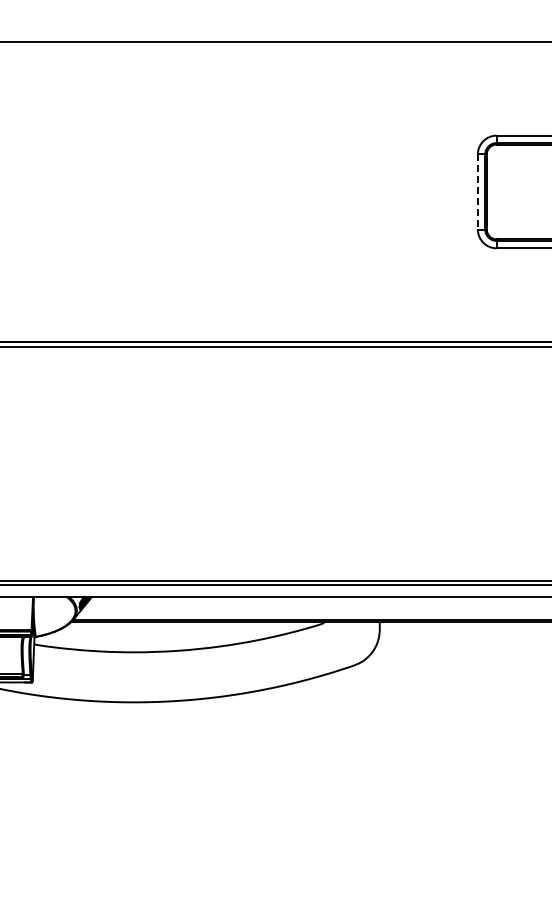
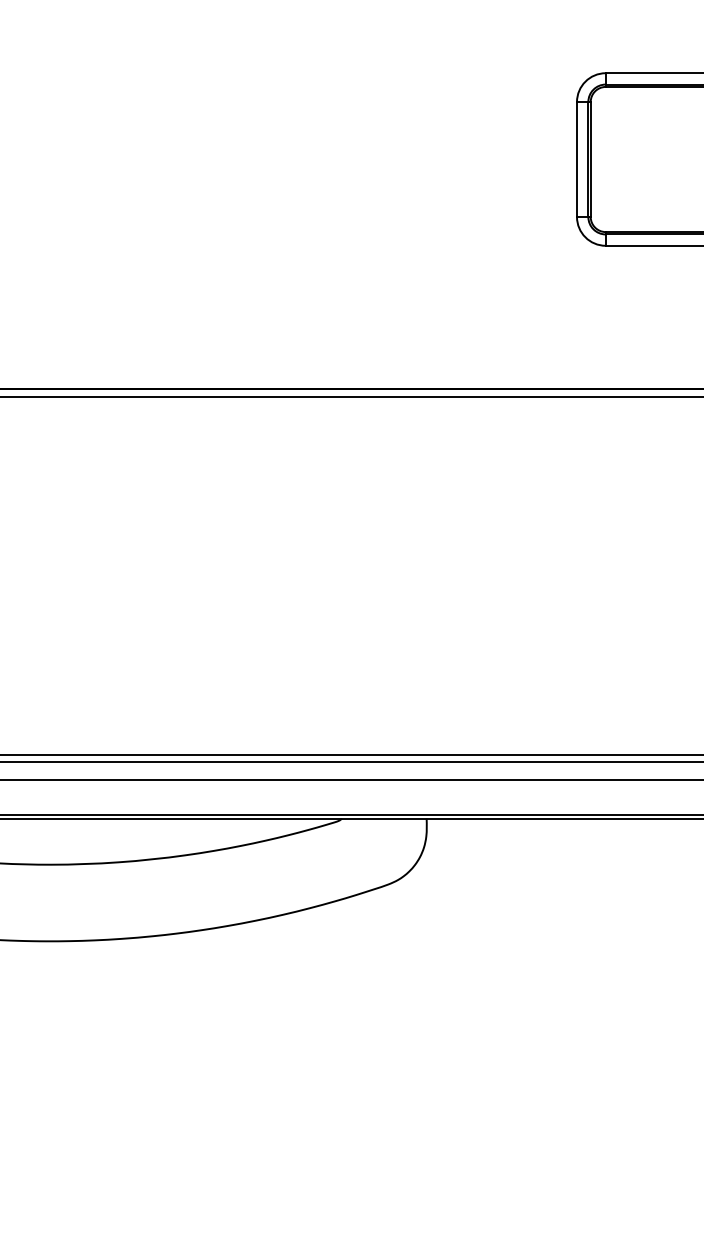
line: (477, 192) -> (576, 160), dashed -> solid

